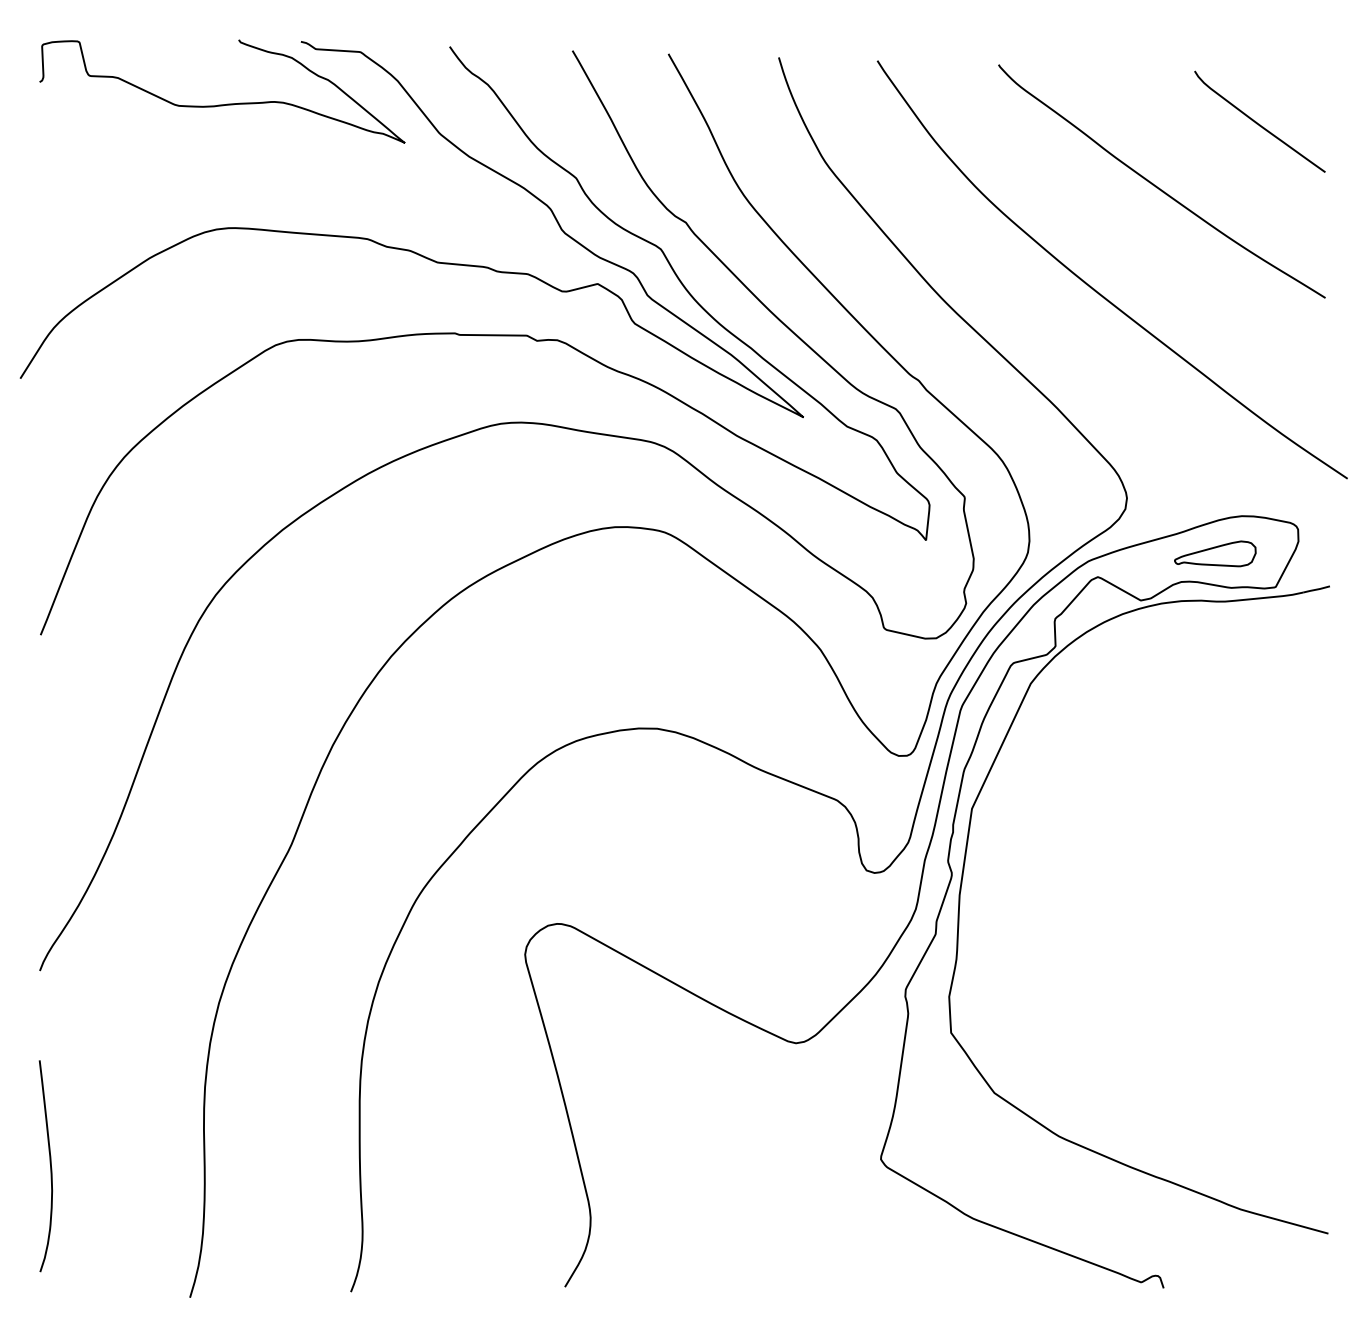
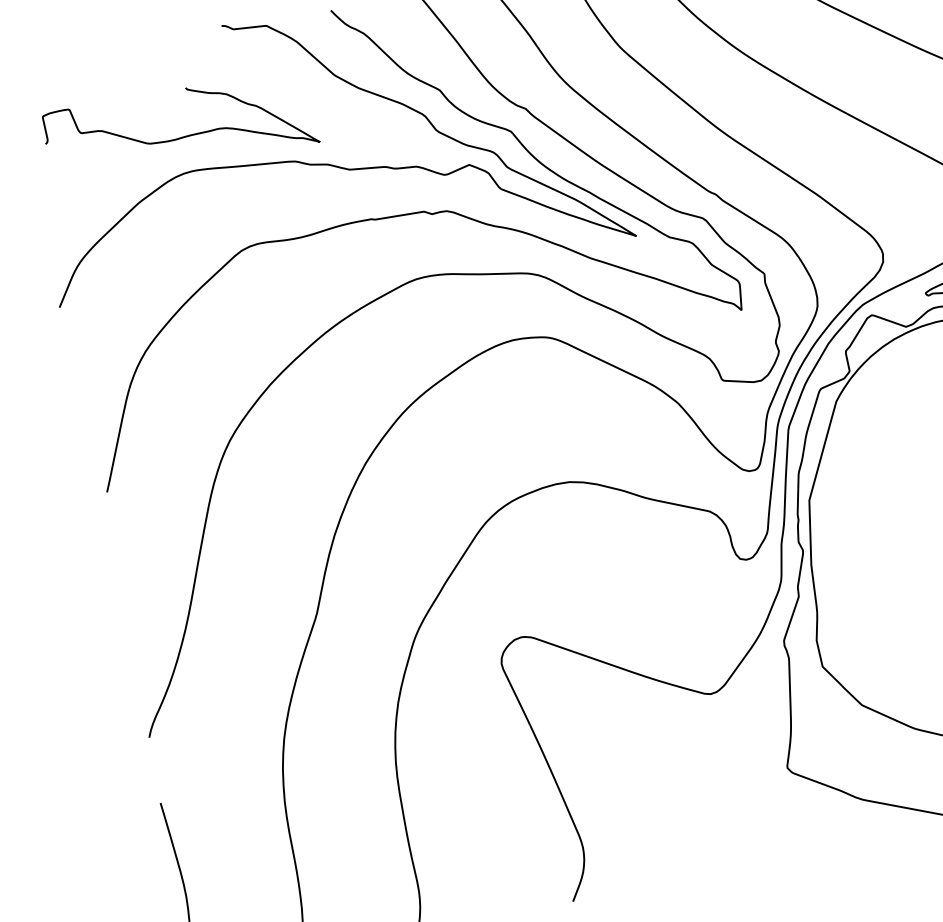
curve: (227, 103) -> (185, 135), moved

